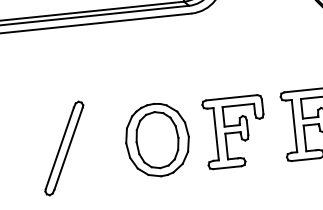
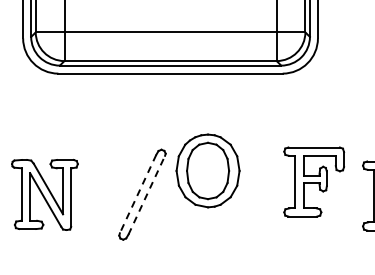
part: (235, 131) -> (314, 181), moved
part: (156, 139) -> (207, 170), moved
line: (68, 147) -> (146, 194), solid -> dashed
line: (59, 148) -> (137, 194), solid -> dashed

